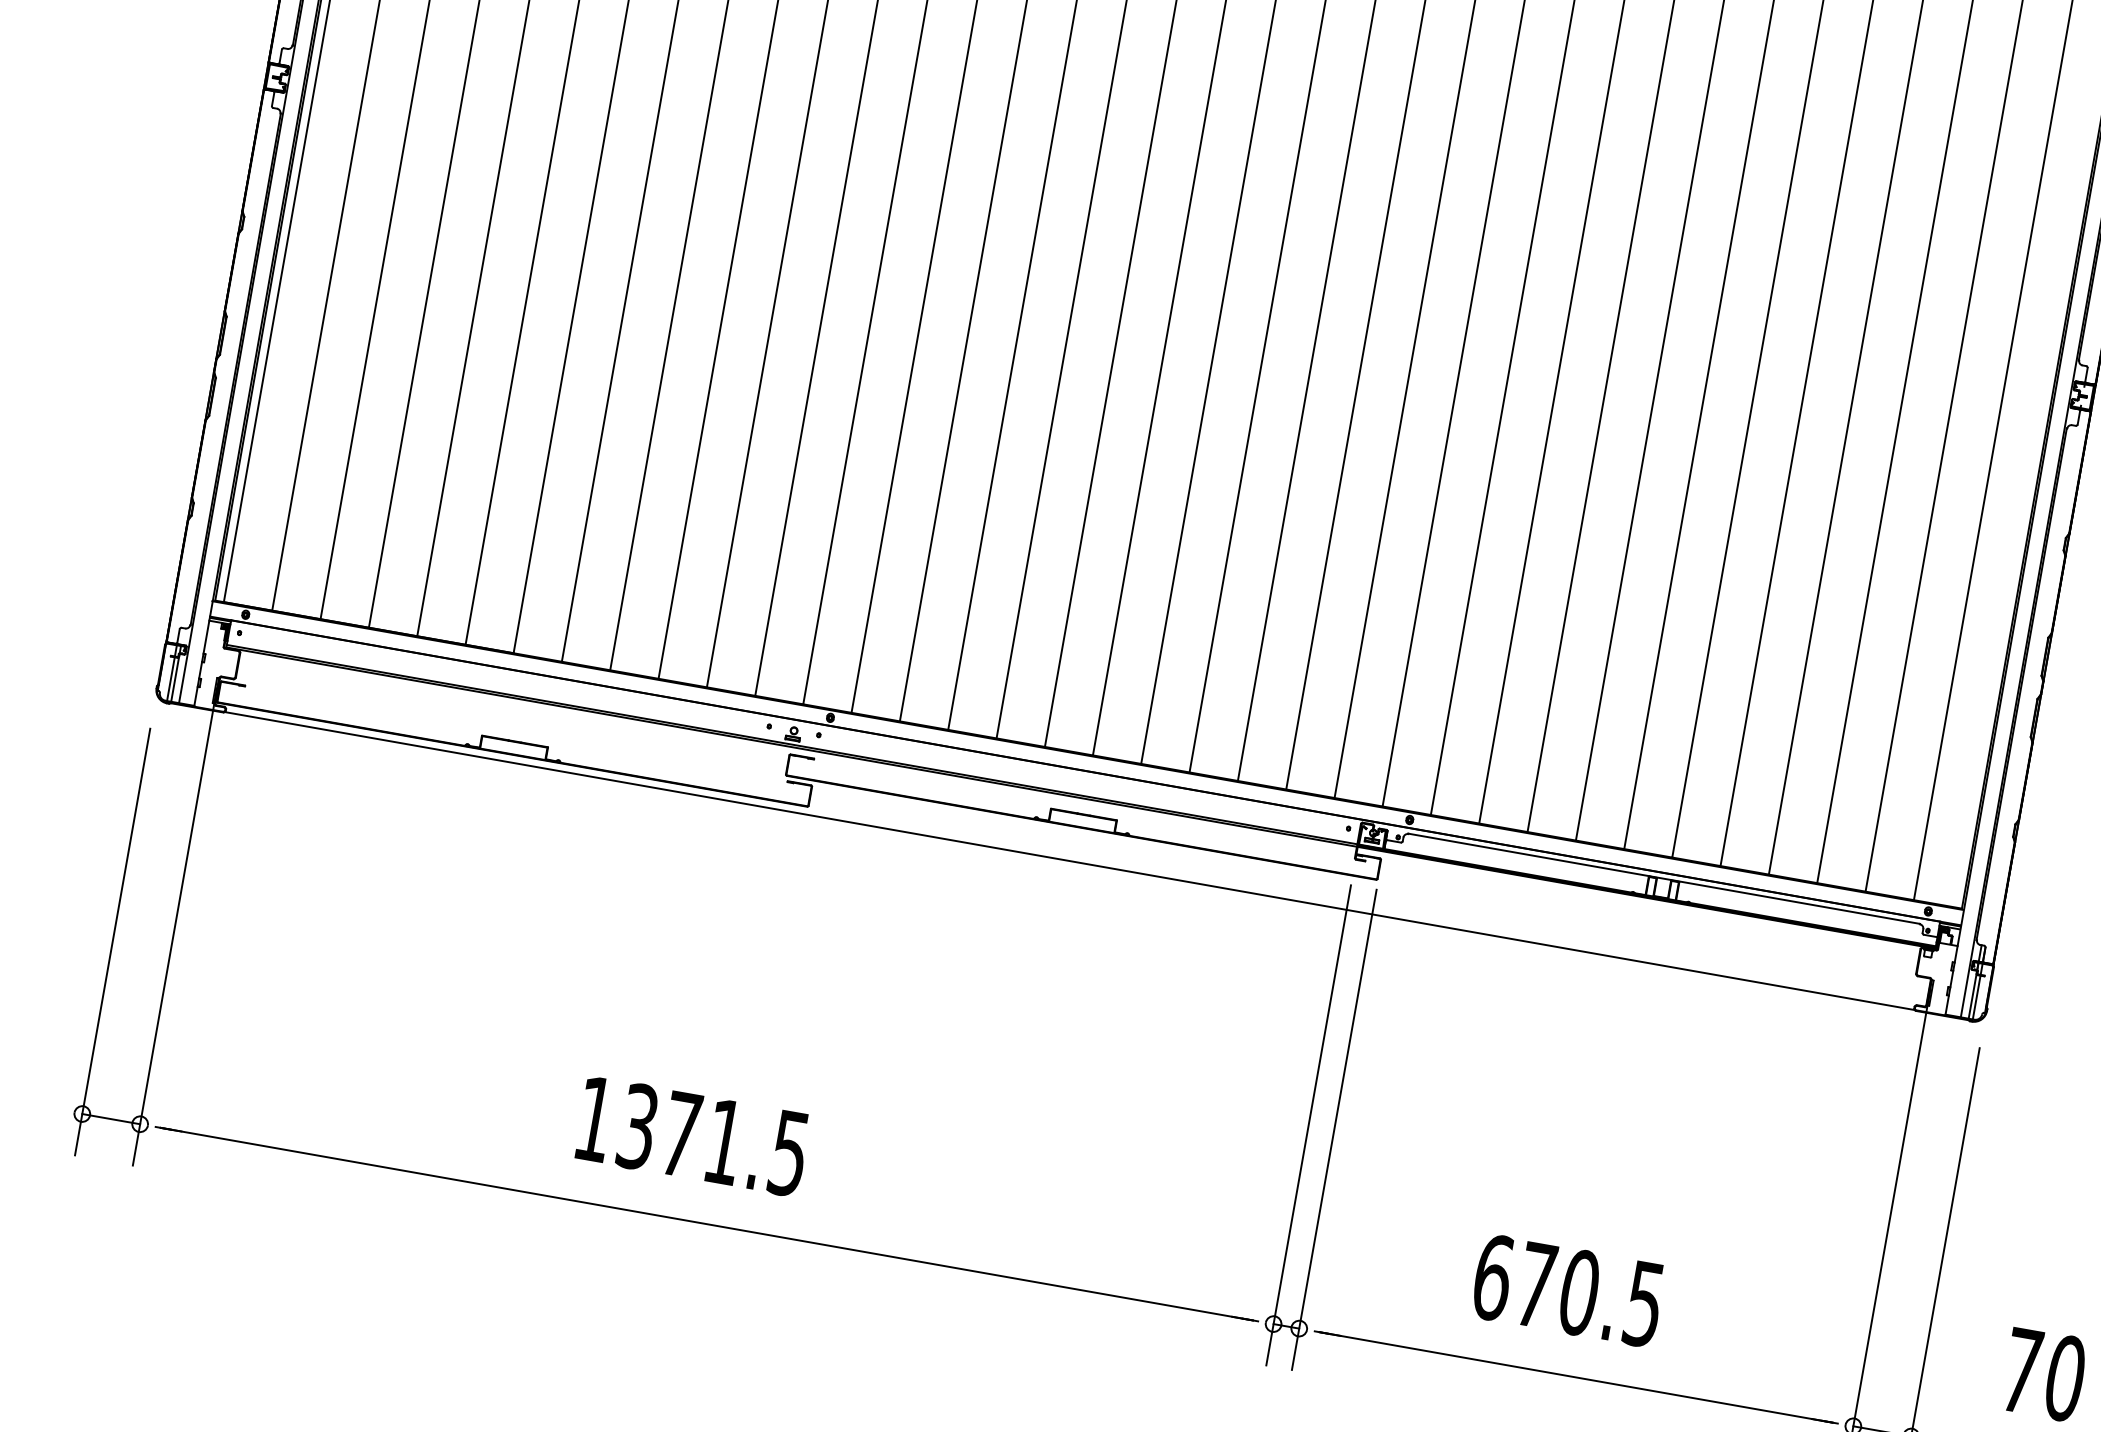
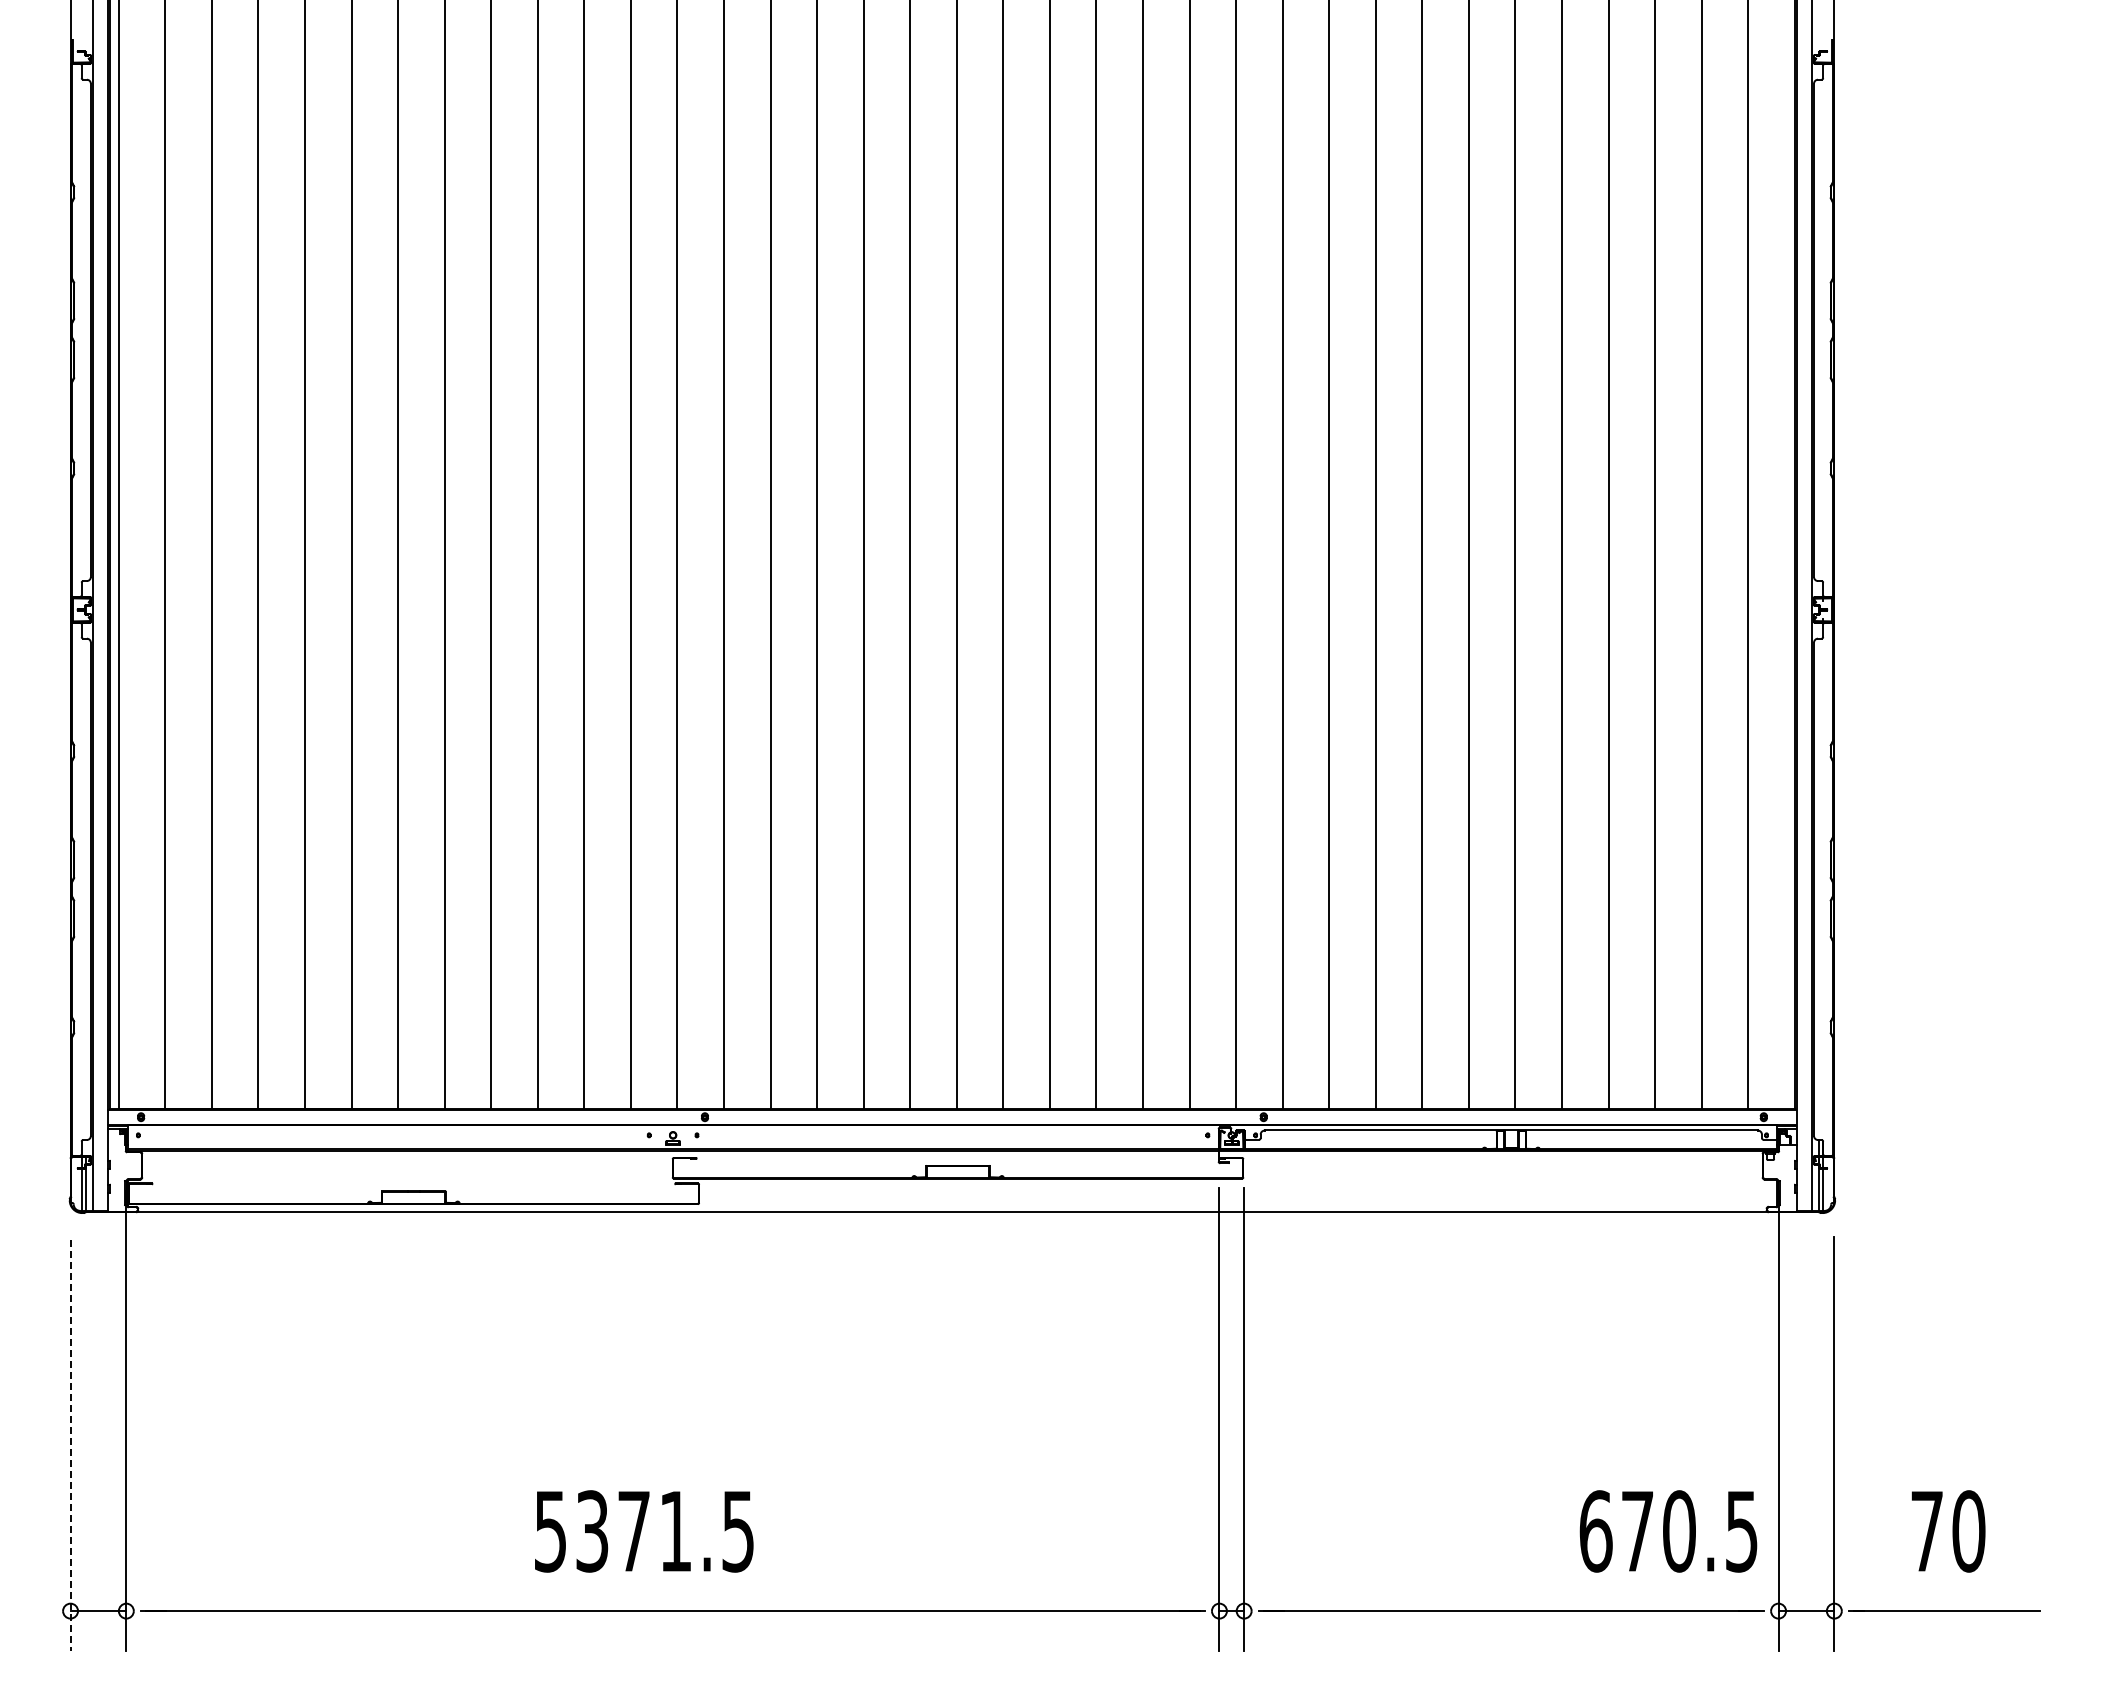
line: (112, 942) -> (70, 1445), solid -> dashed
text: (594, 1119) -> (550, 1531), 1371.5 -> 5371.5
text: (1568, 1290) -> (1668, 1531), moved

